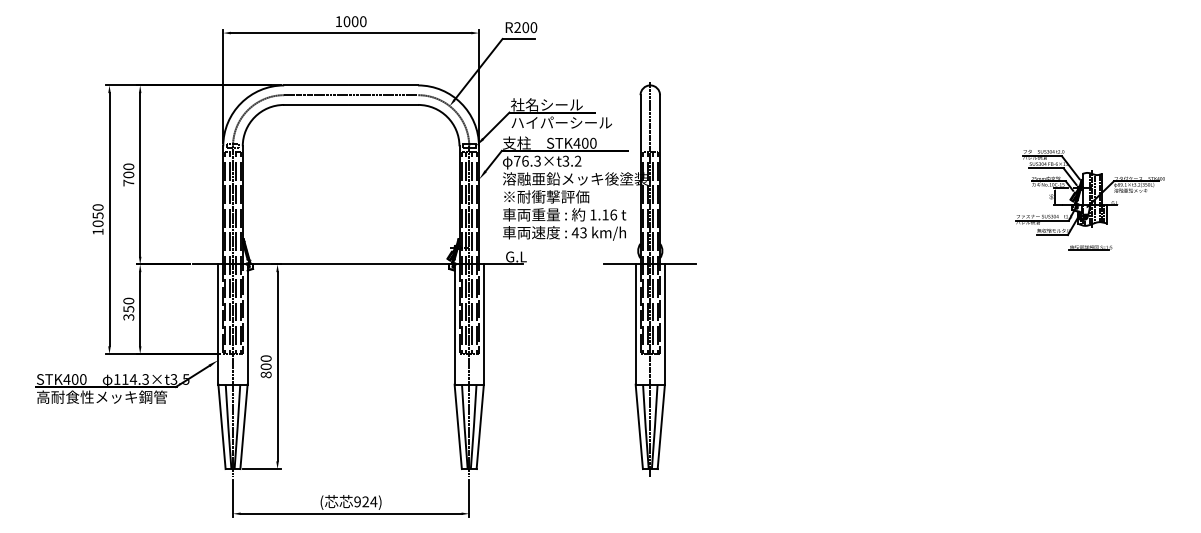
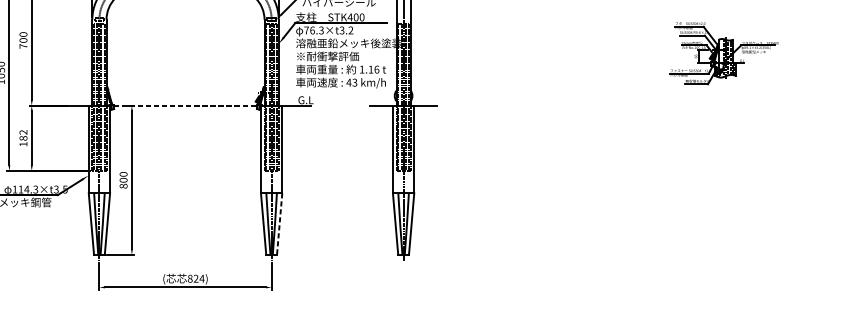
part: (1090, 247) -> (724, 93), removed
line: (351, 264) -> (185, 105), solid -> dashed
text: (128, 308) -> (23, 137), 350 -> 182
line: (480, 427) -> (279, 224), solid -> dashed
text: (357, 501) -> (190, 278), 924) -> 824)

